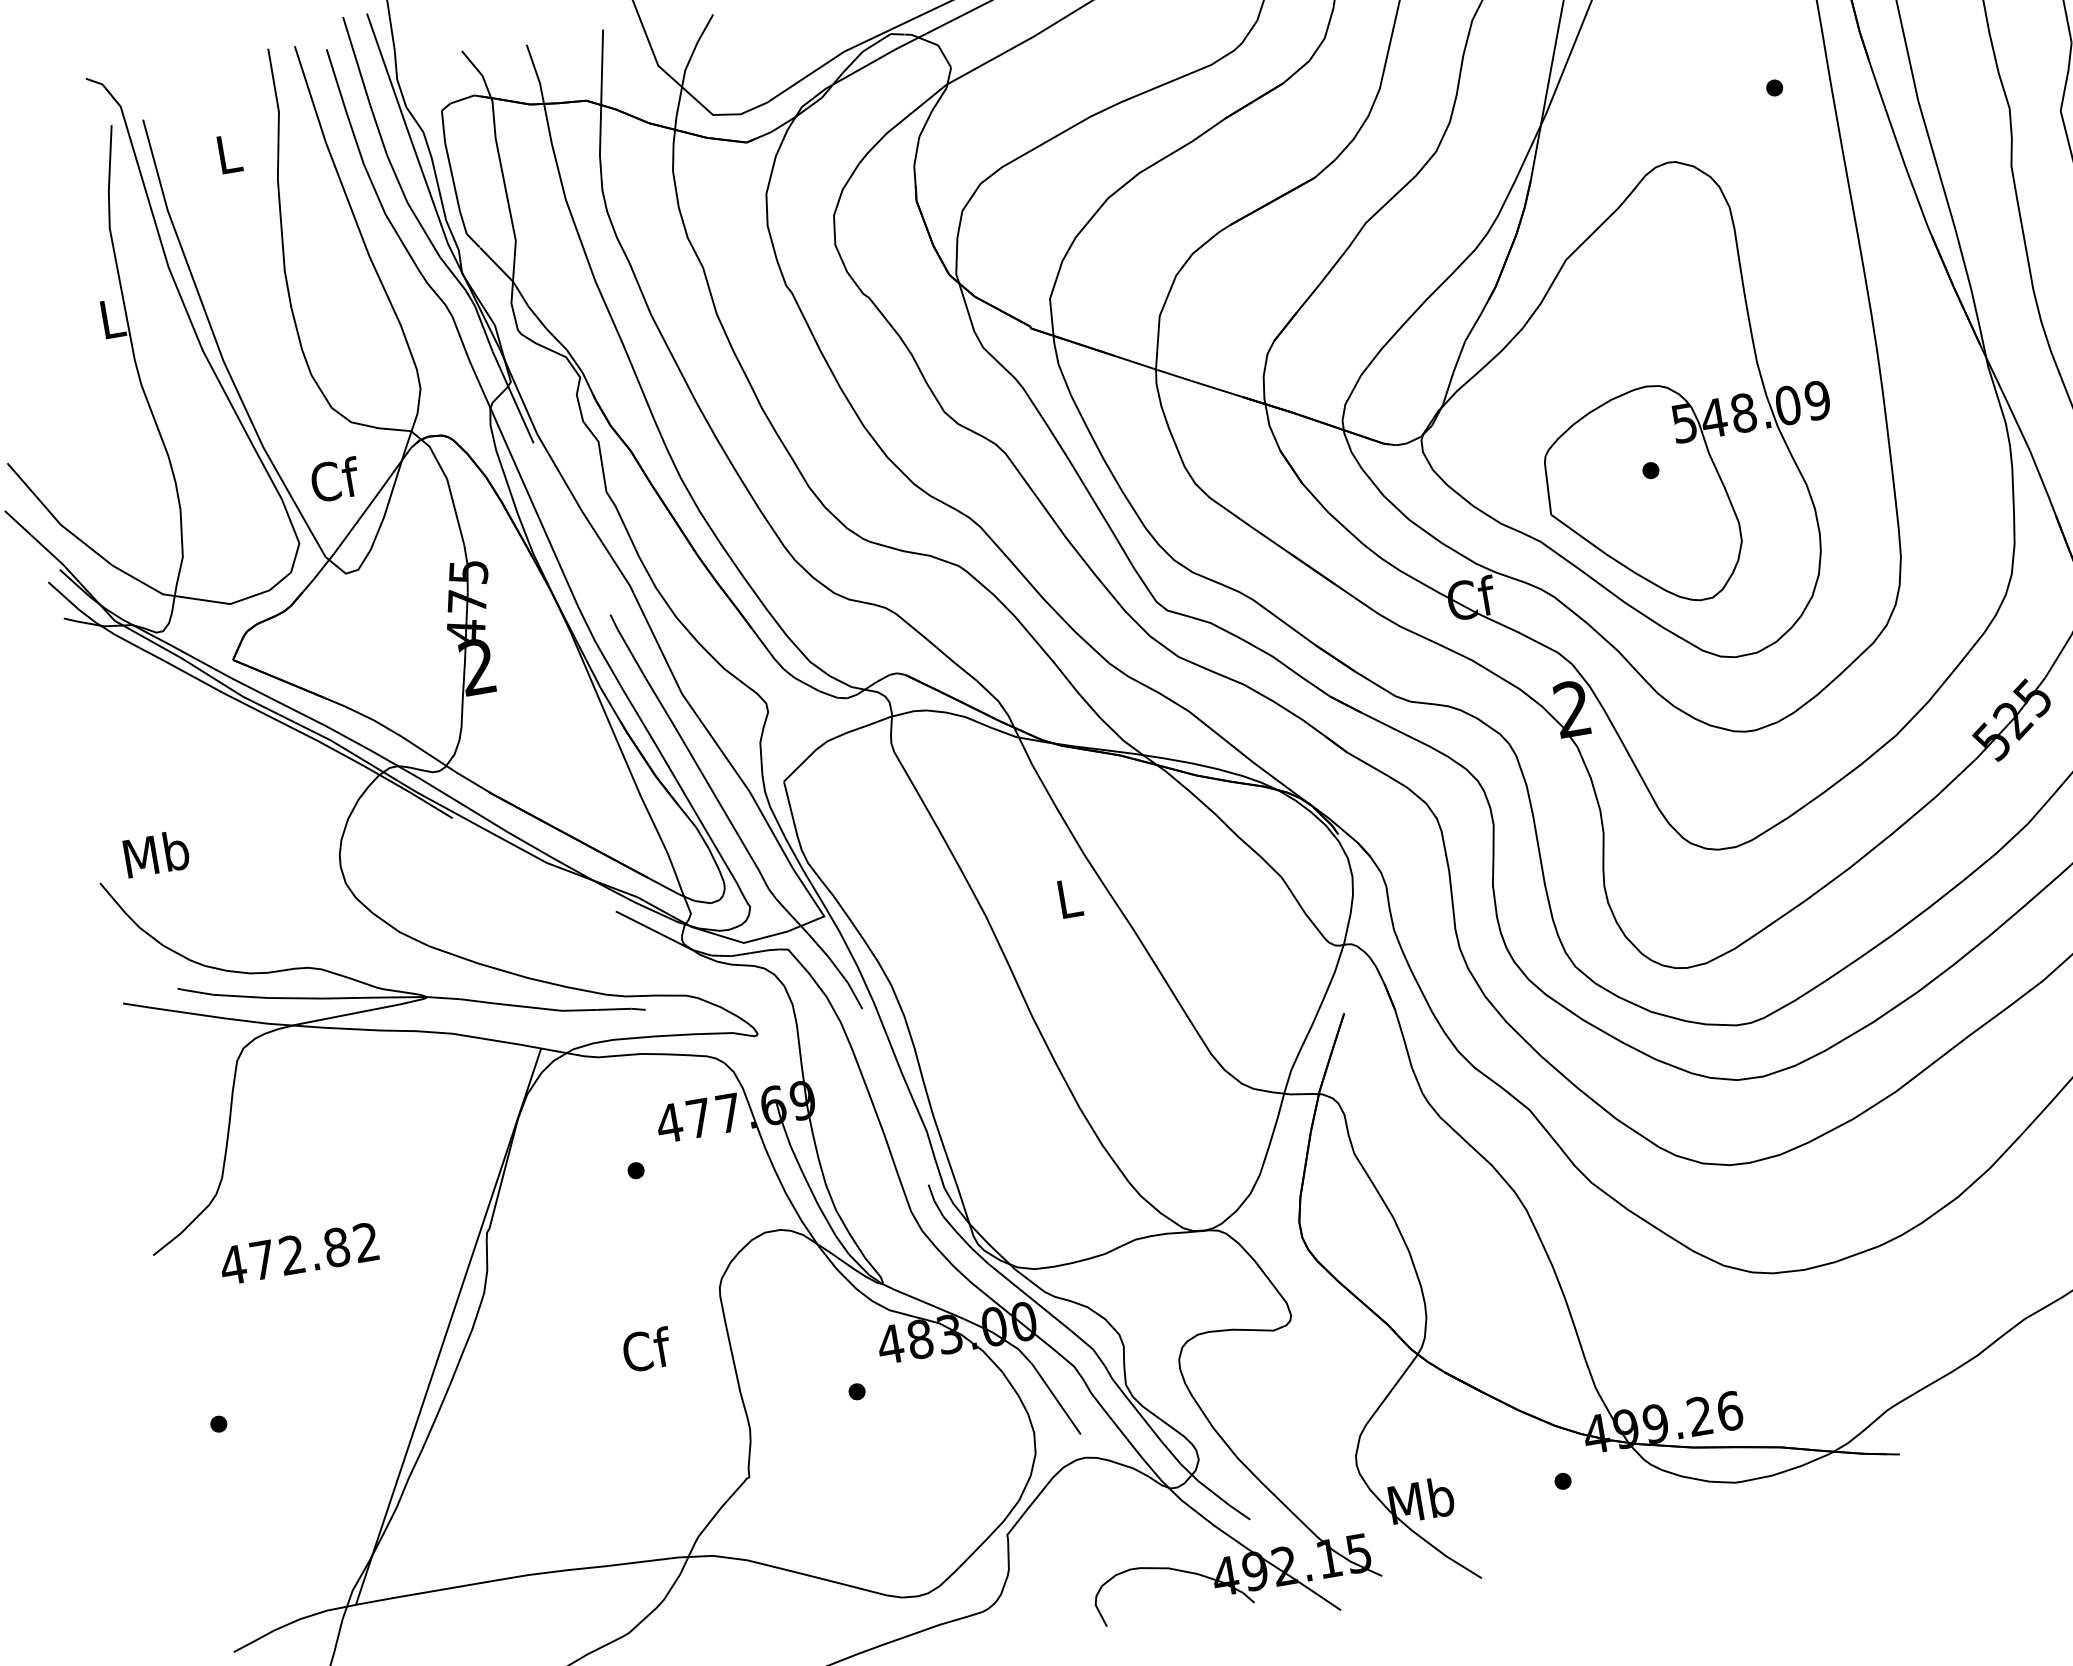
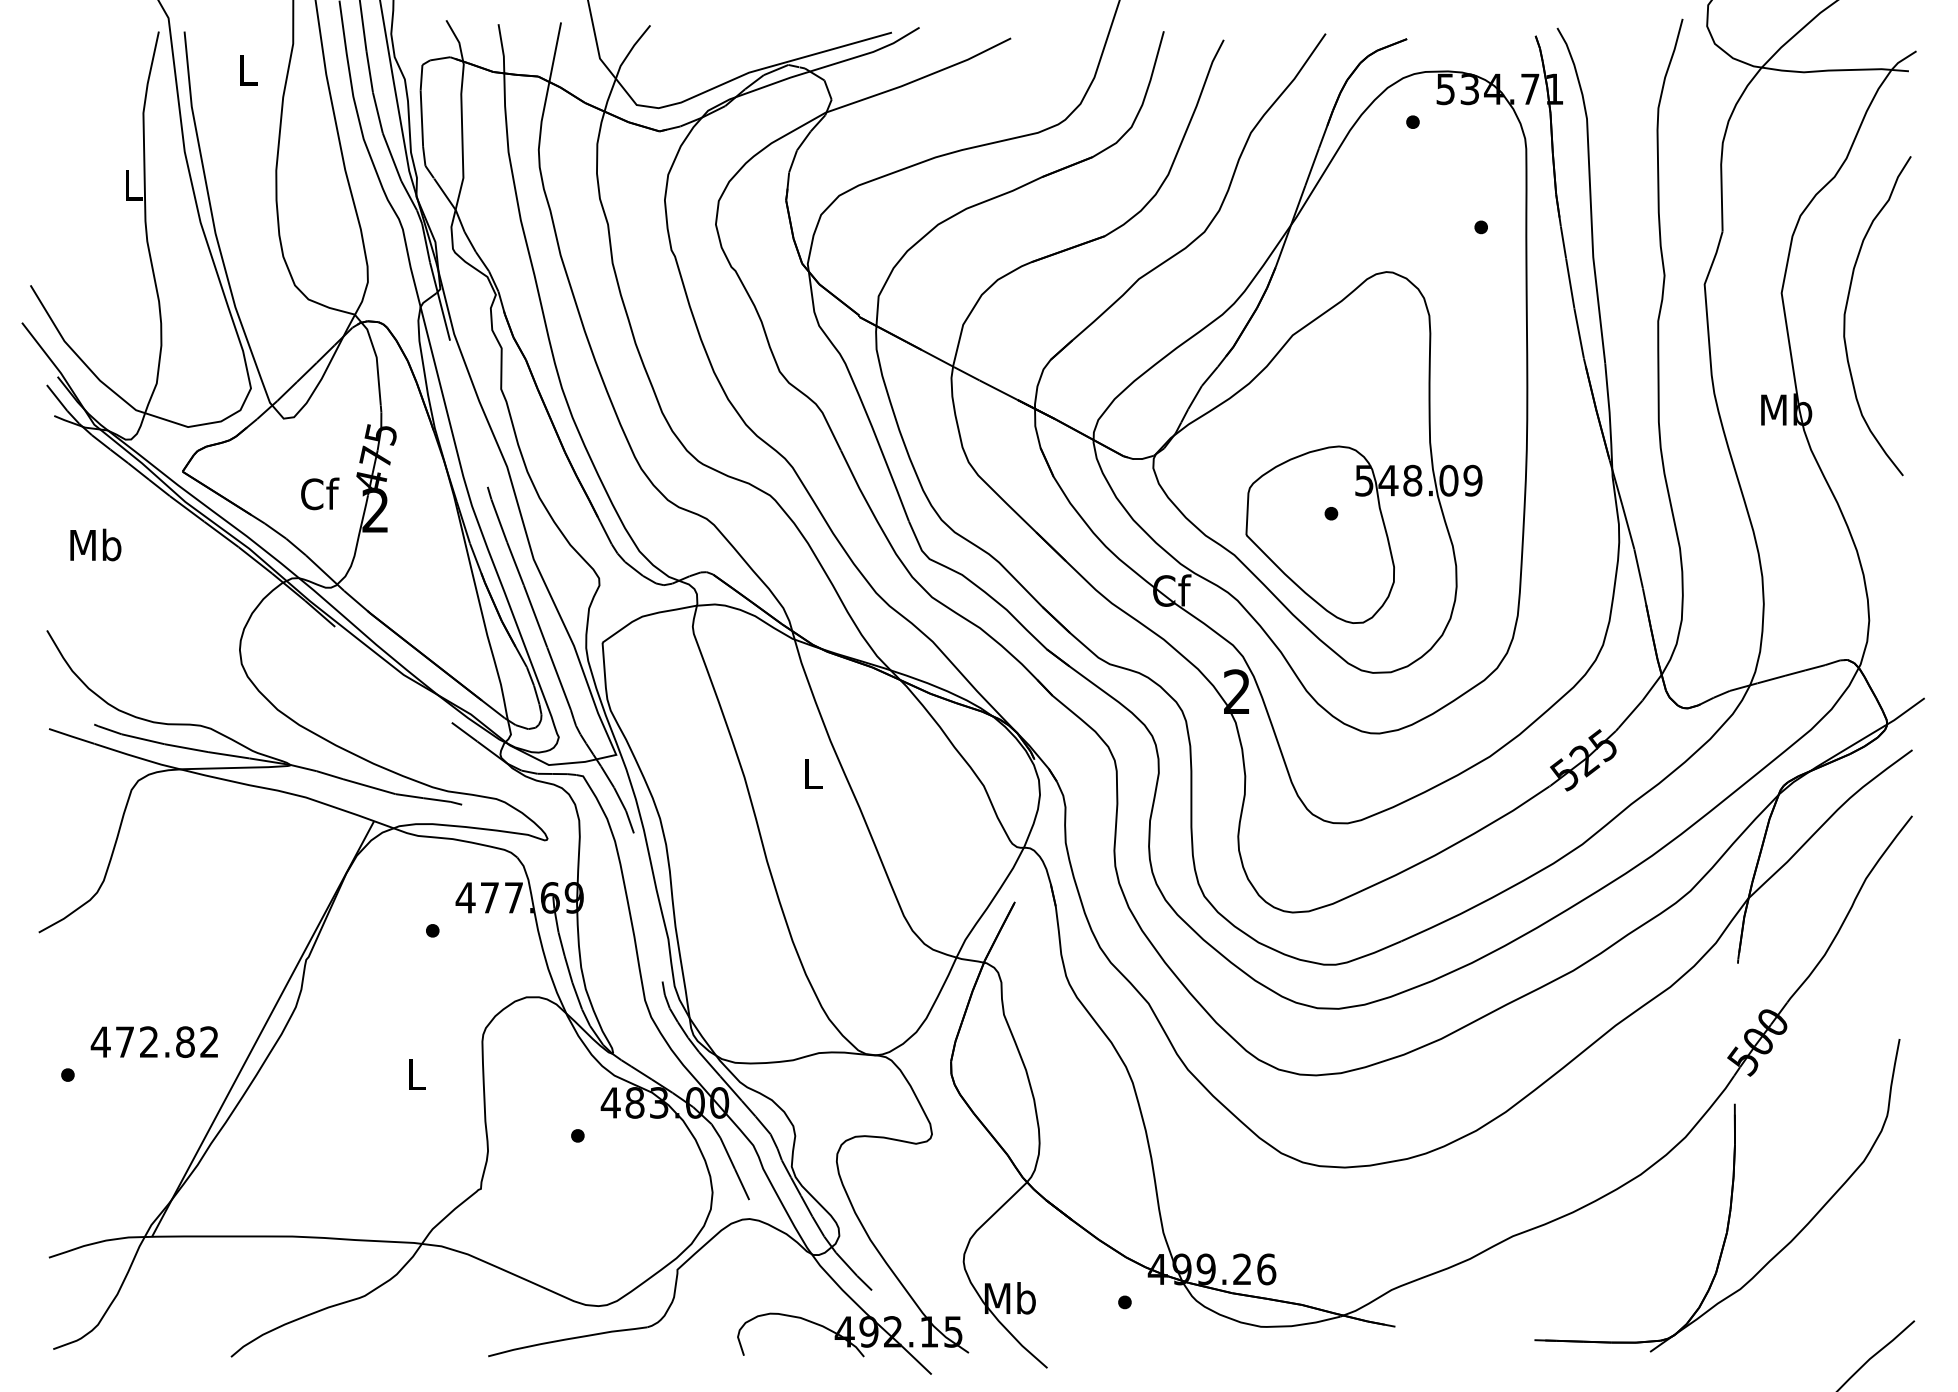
text: (335, 479) -> (320, 493), moved
text: (156, 853) -> (95, 544), moved
text: (297, 1253) -> (153, 1041), moved
text: (647, 1350) -> (417, 1074), Cf -> L

